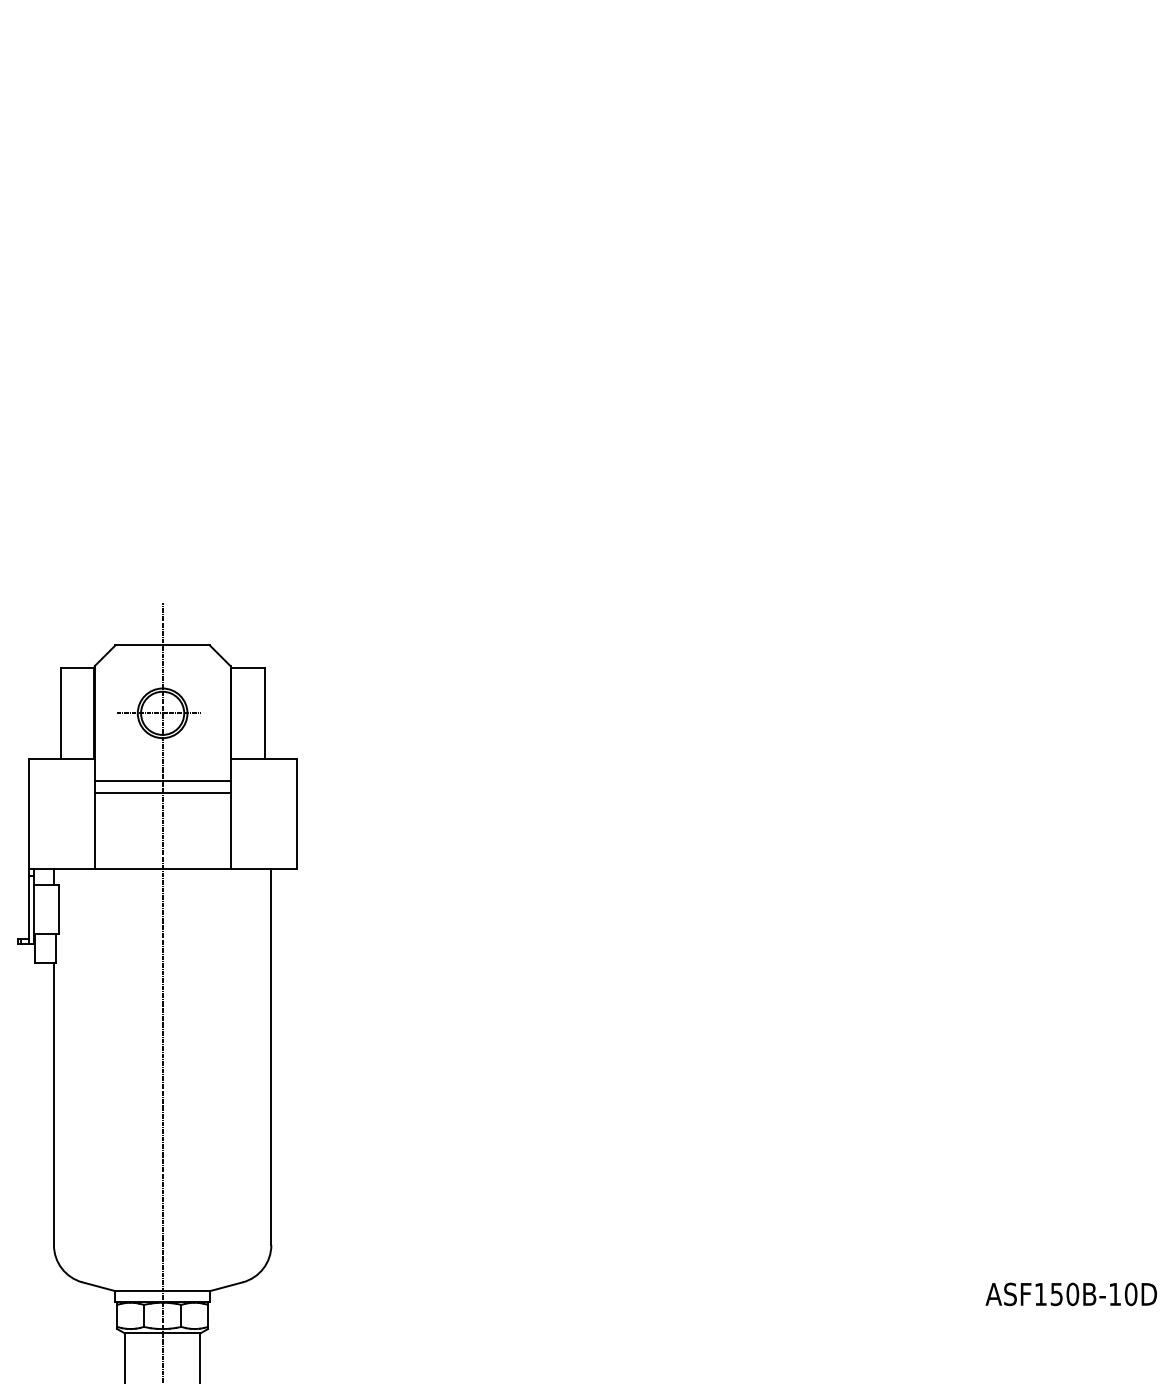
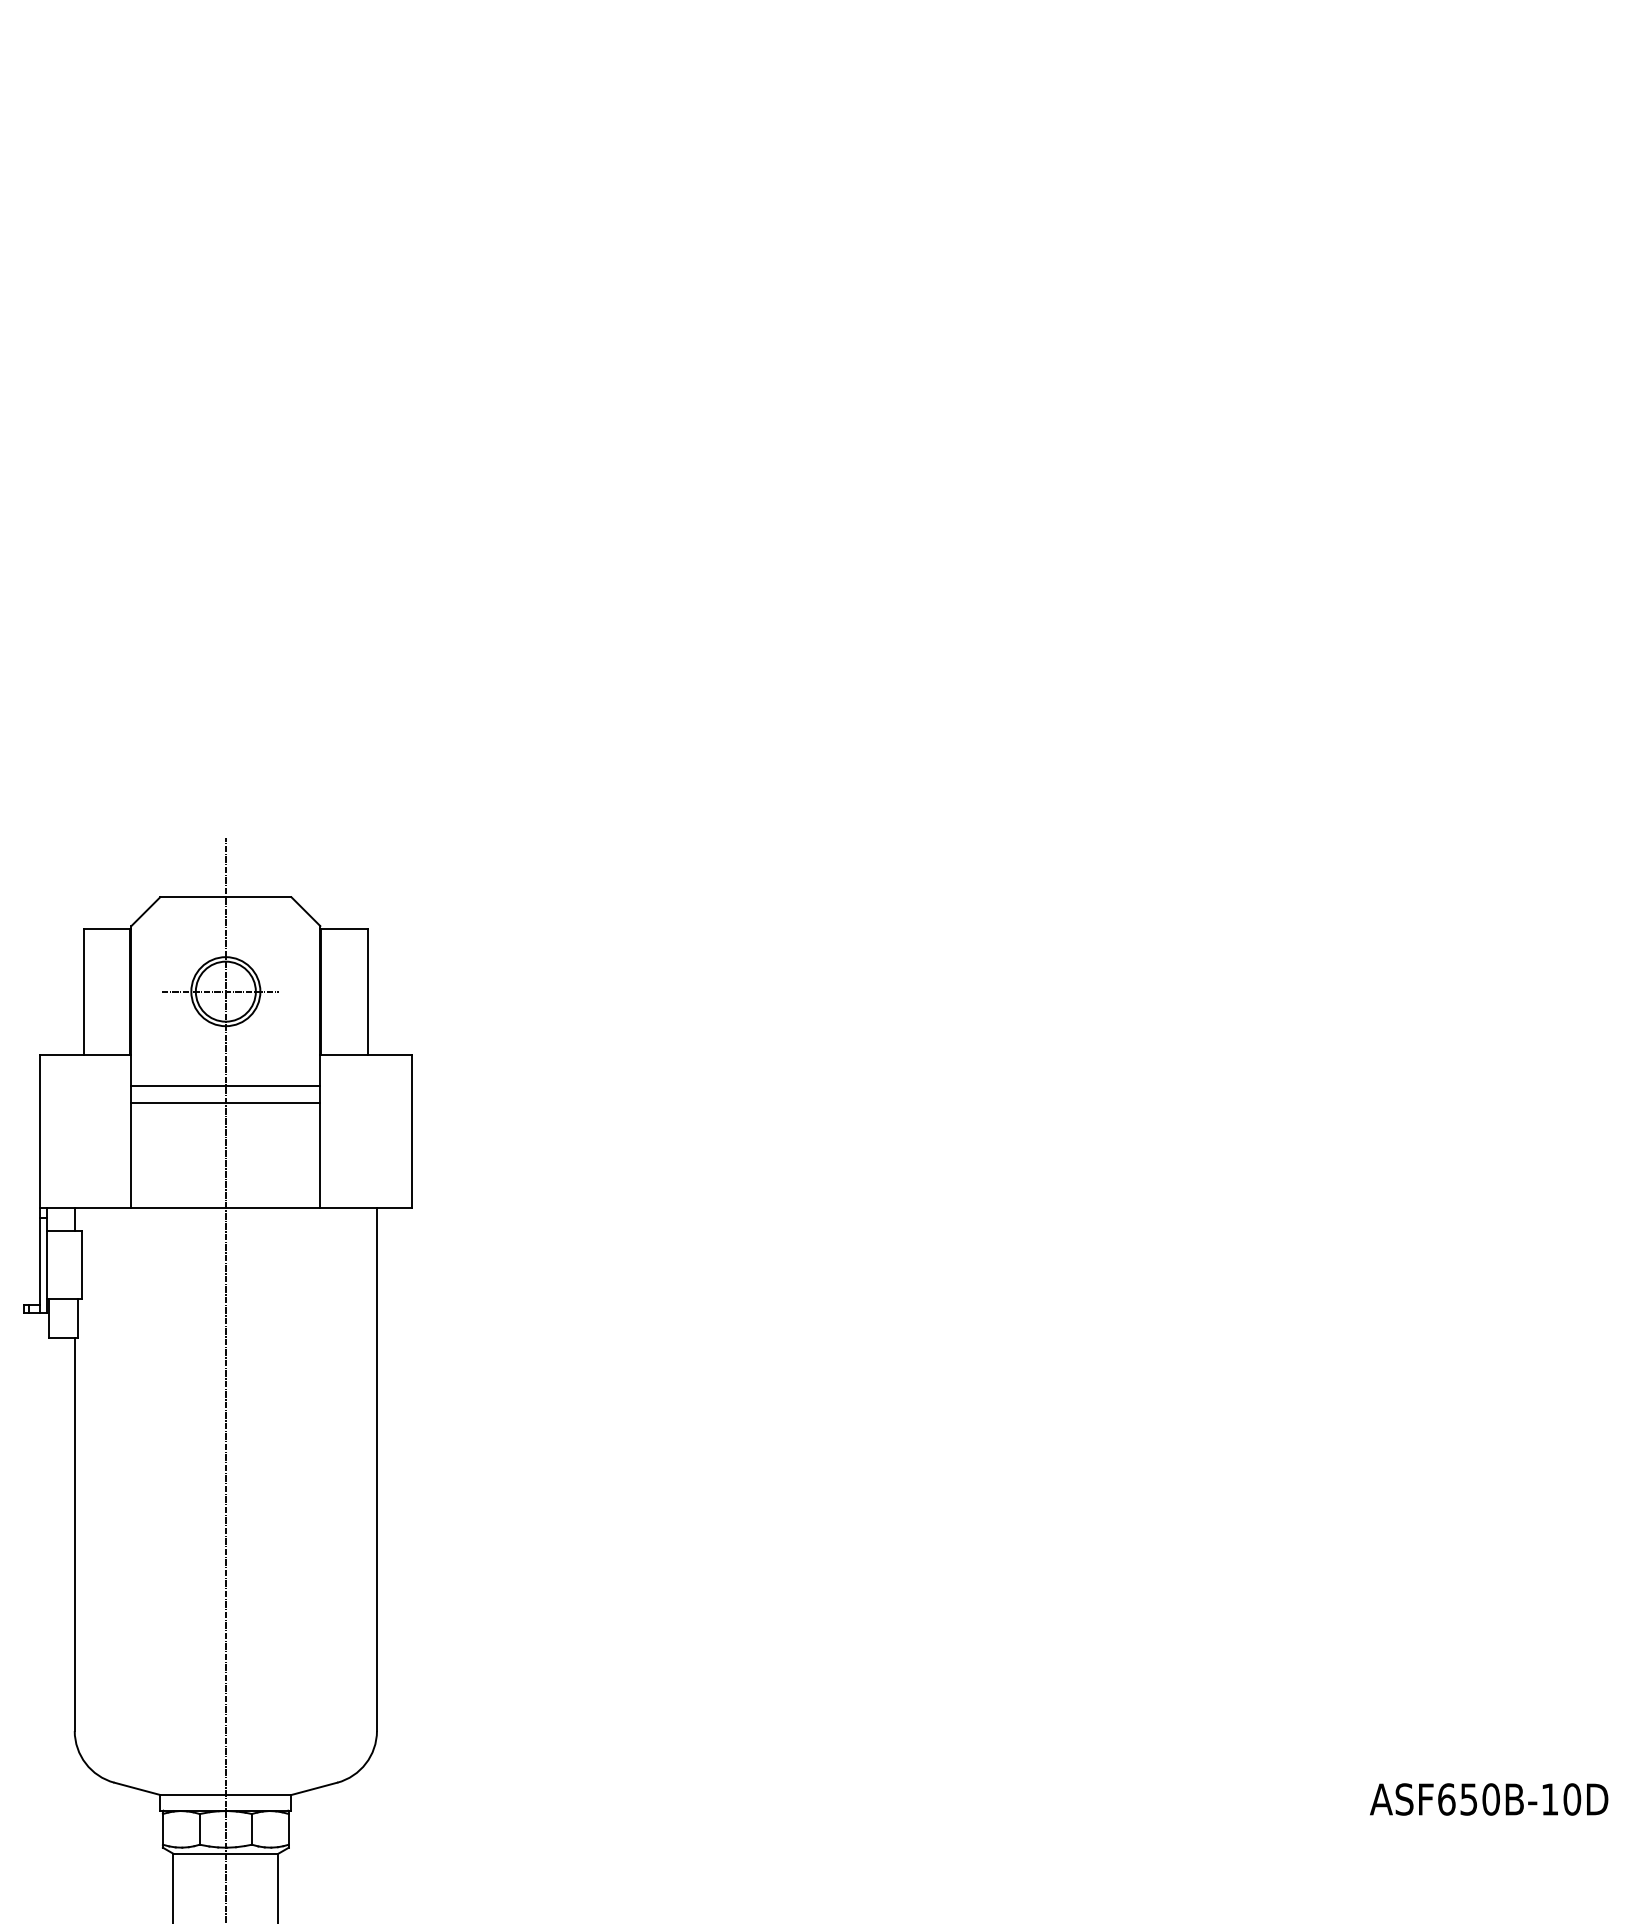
text: (1040, 1294) -> (1446, 1799), ASF150B-10D -> ASF650B-10D

